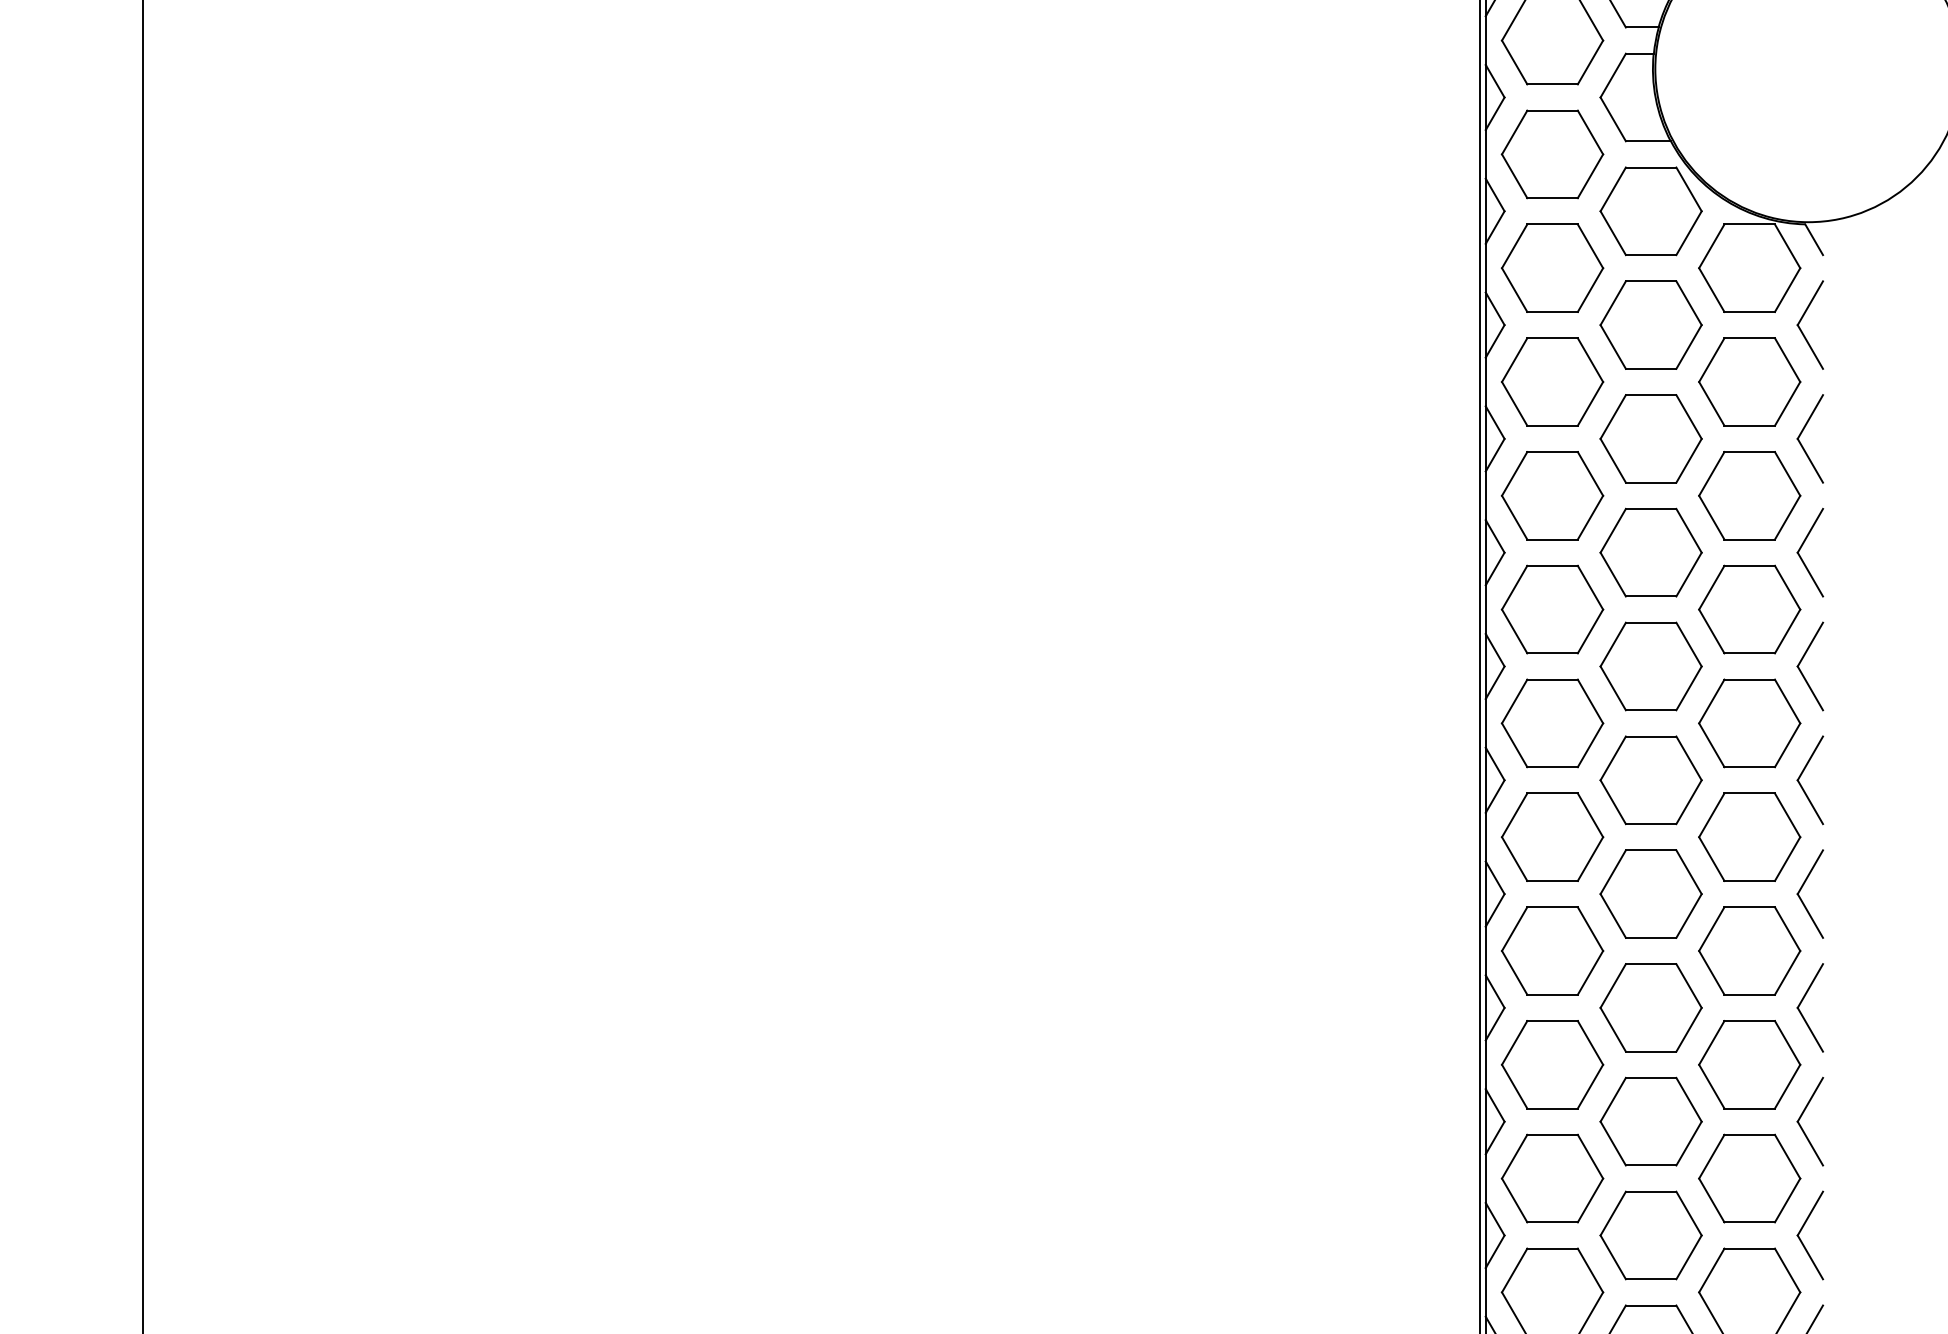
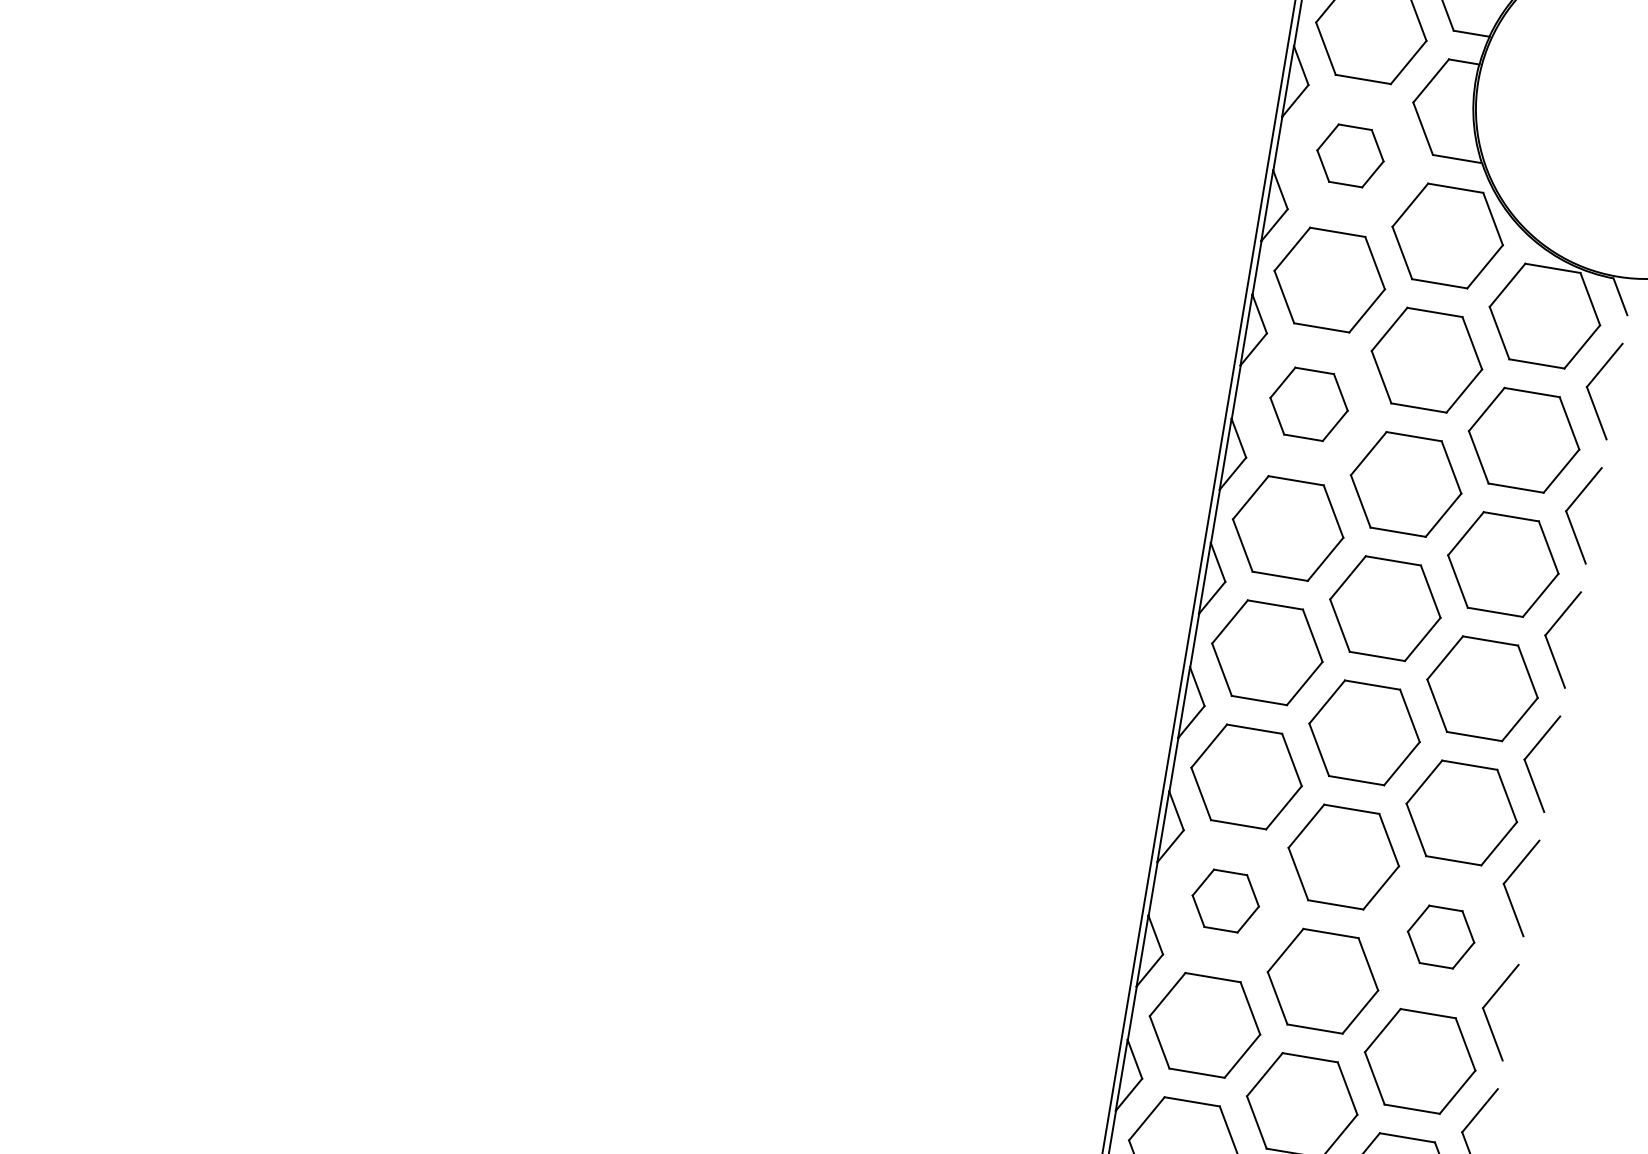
part: (1552, 154) -> (1350, 155), size x0.6
part: (1552, 381) -> (1308, 403), size x0.7
part: (1552, 836) -> (1225, 900), size x0.6
part: (1749, 836) -> (1440, 936), size x0.6

